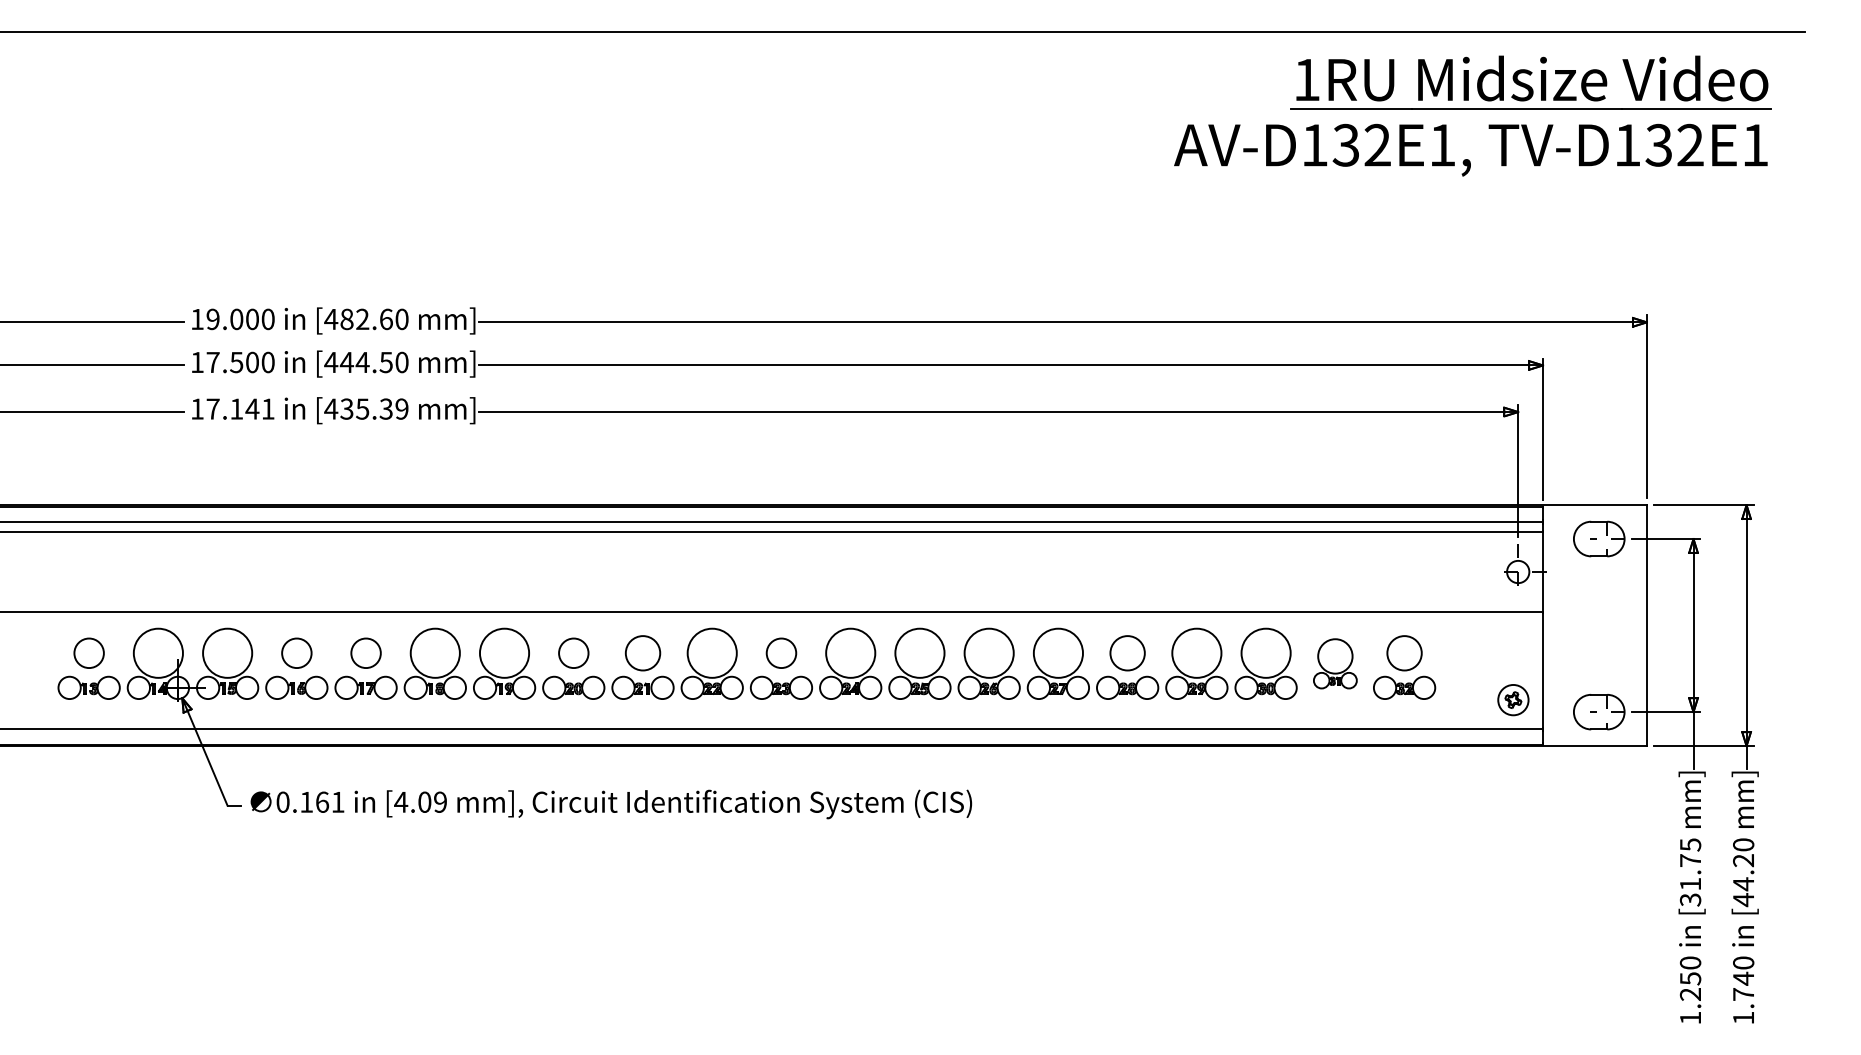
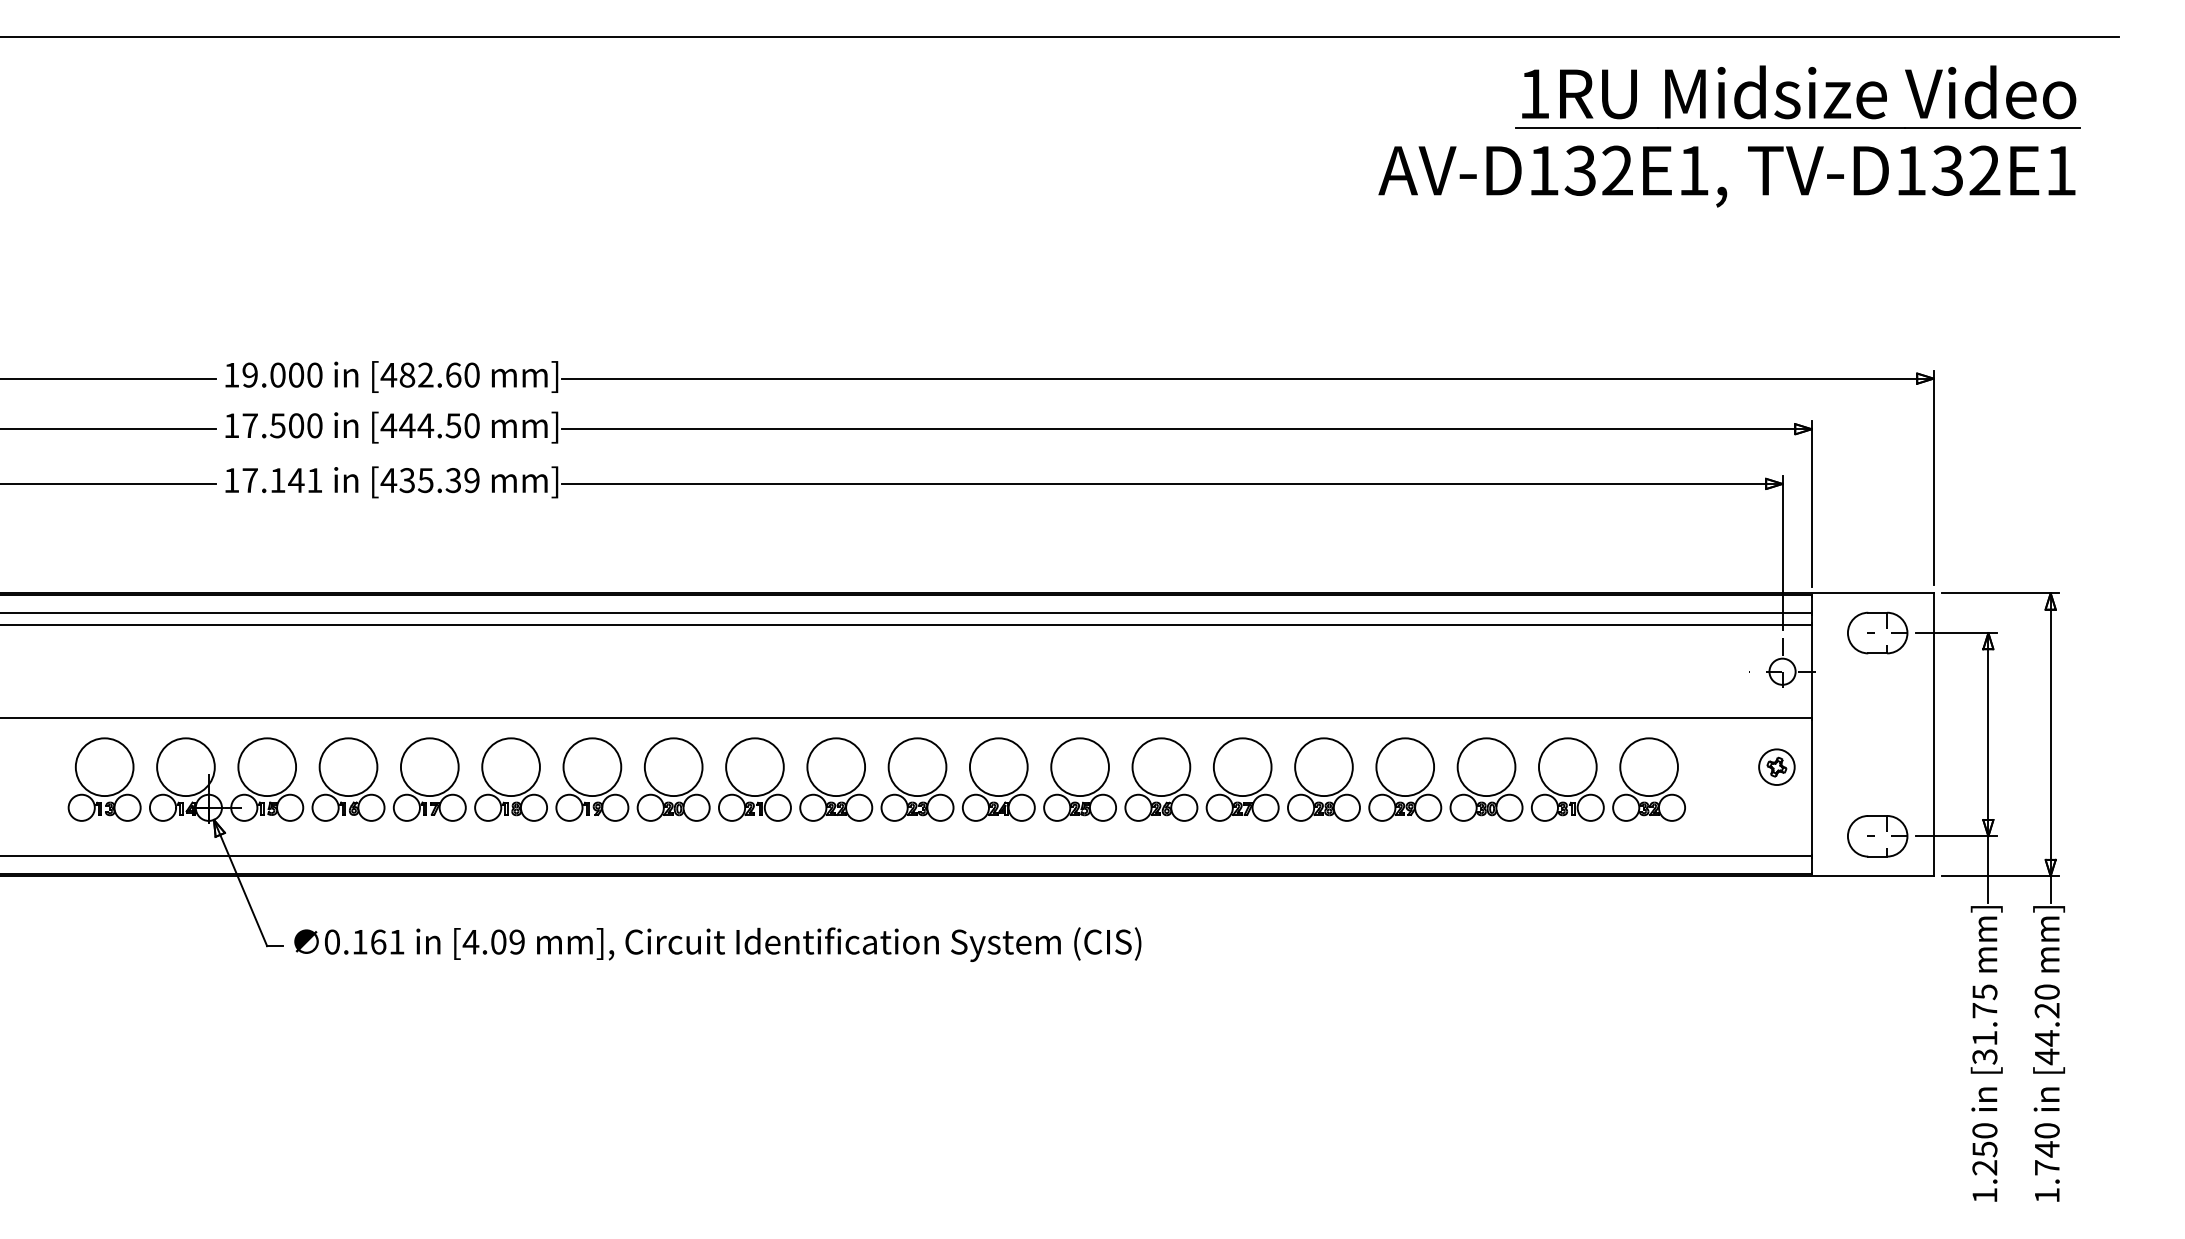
circle: (89, 653) -> (104, 767), size x1.67
circle: (296, 653) -> (348, 767), size x1.67
circle: (365, 653) -> (429, 767), size x1.67
circle: (573, 653) -> (673, 767), size x1.67
circle: (642, 653) -> (754, 767), size x1.43
circle: (781, 653) -> (917, 767), size x1.67
circle: (1127, 653) -> (1323, 767), size x1.43
circle: (1404, 653) -> (1648, 767), size x1.43
part: (1335, 663) -> (1567, 779), size x1.43
part: (1513, 699) -> (1776, 766), moved

